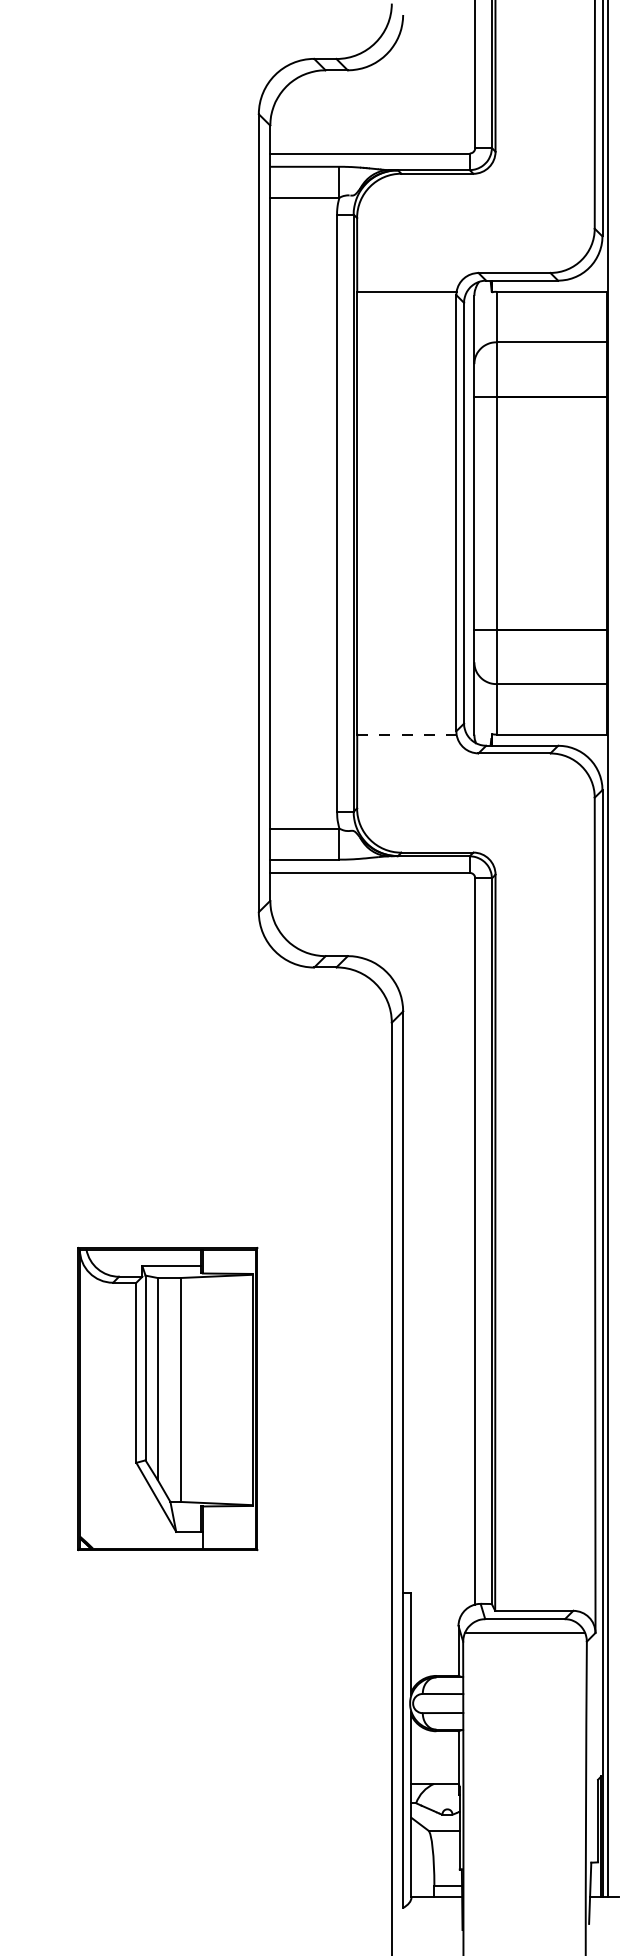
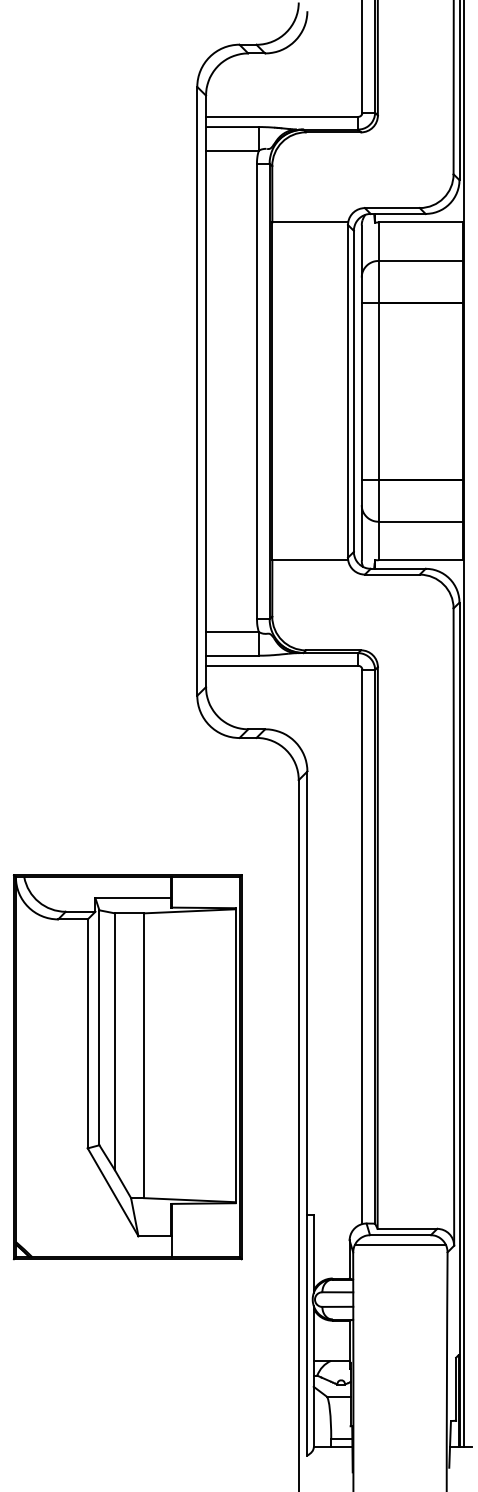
line: (406, 734) -> (309, 560), dashed -> solid
part: (167, 1398) -> (127, 1066), size x1.67

